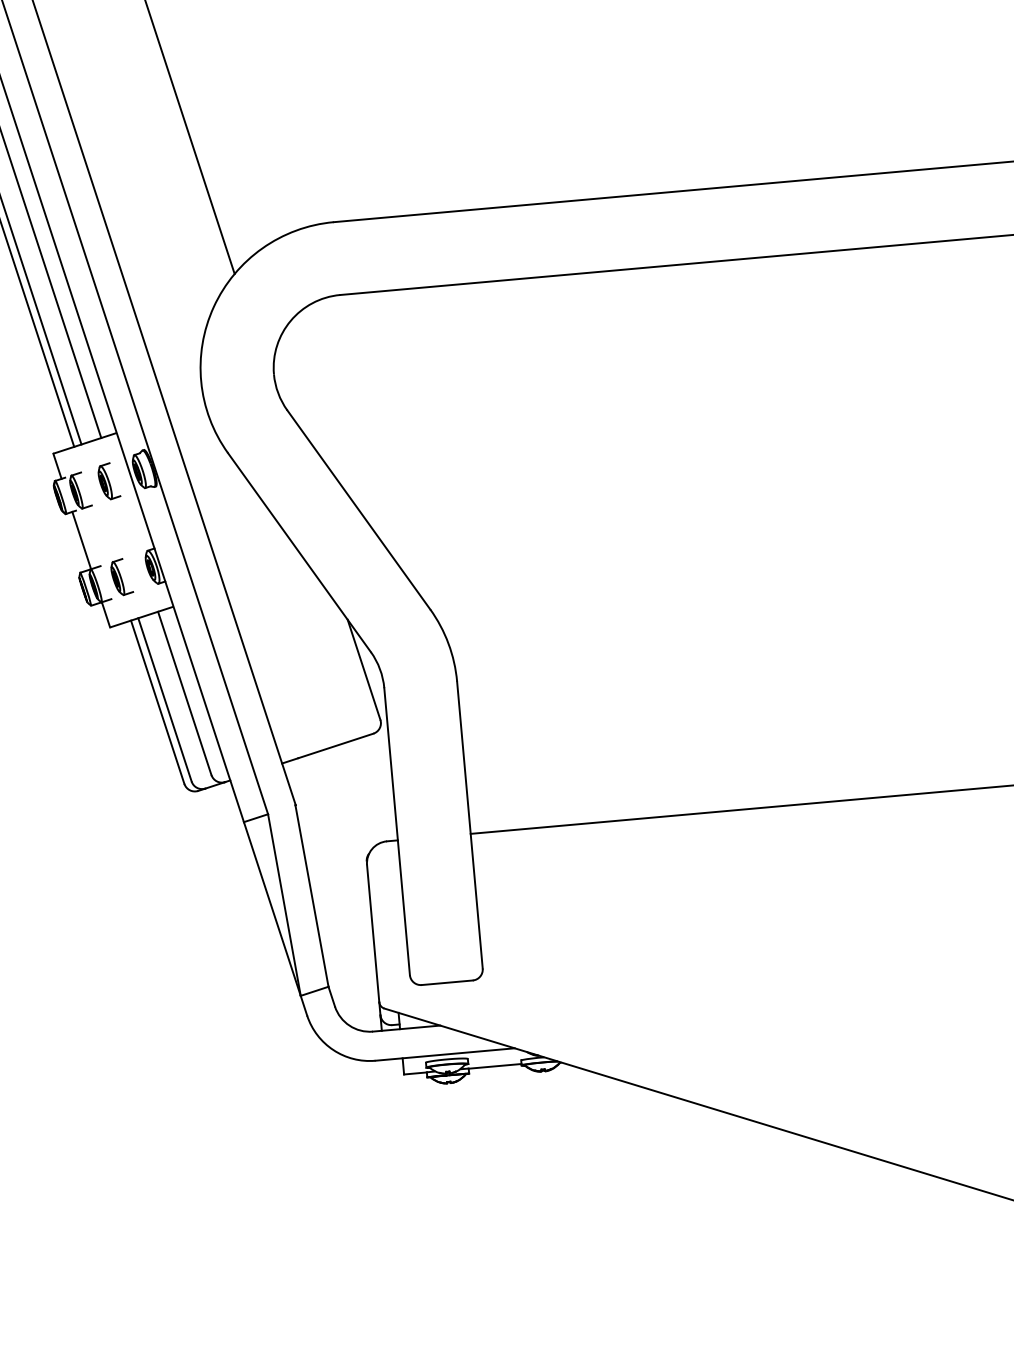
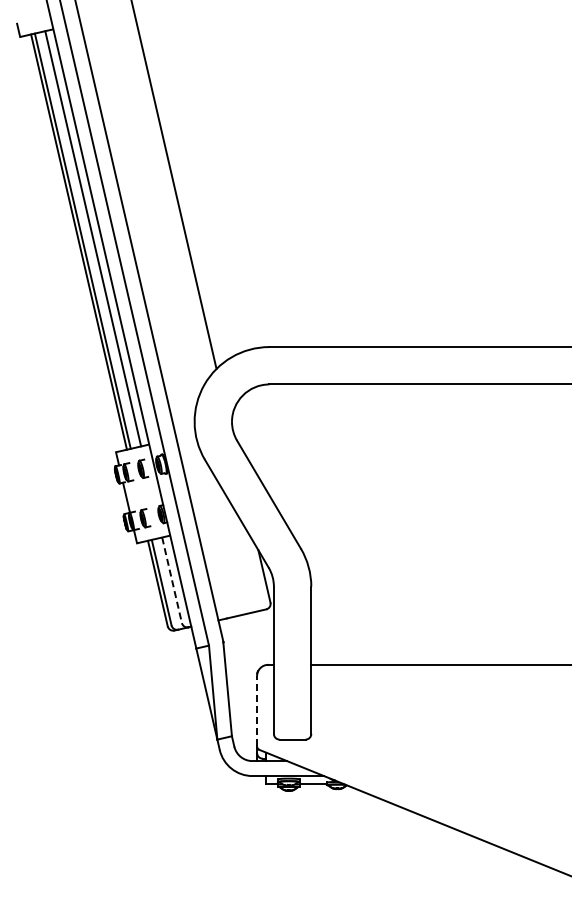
line: (185, 693) -> (172, 580), solid -> dashed
line: (373, 932) -> (257, 710), solid -> dashed

